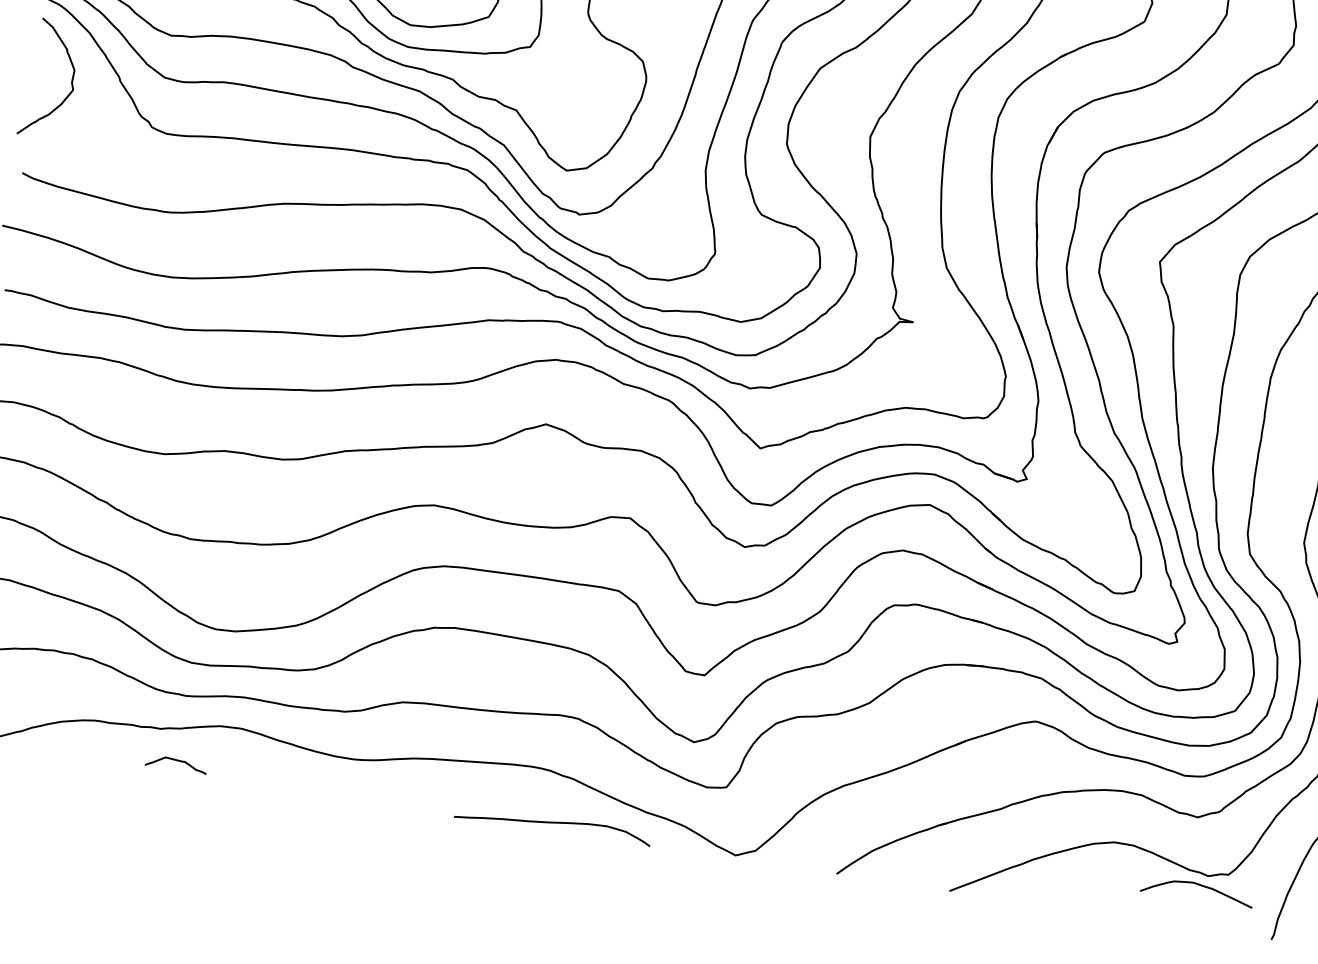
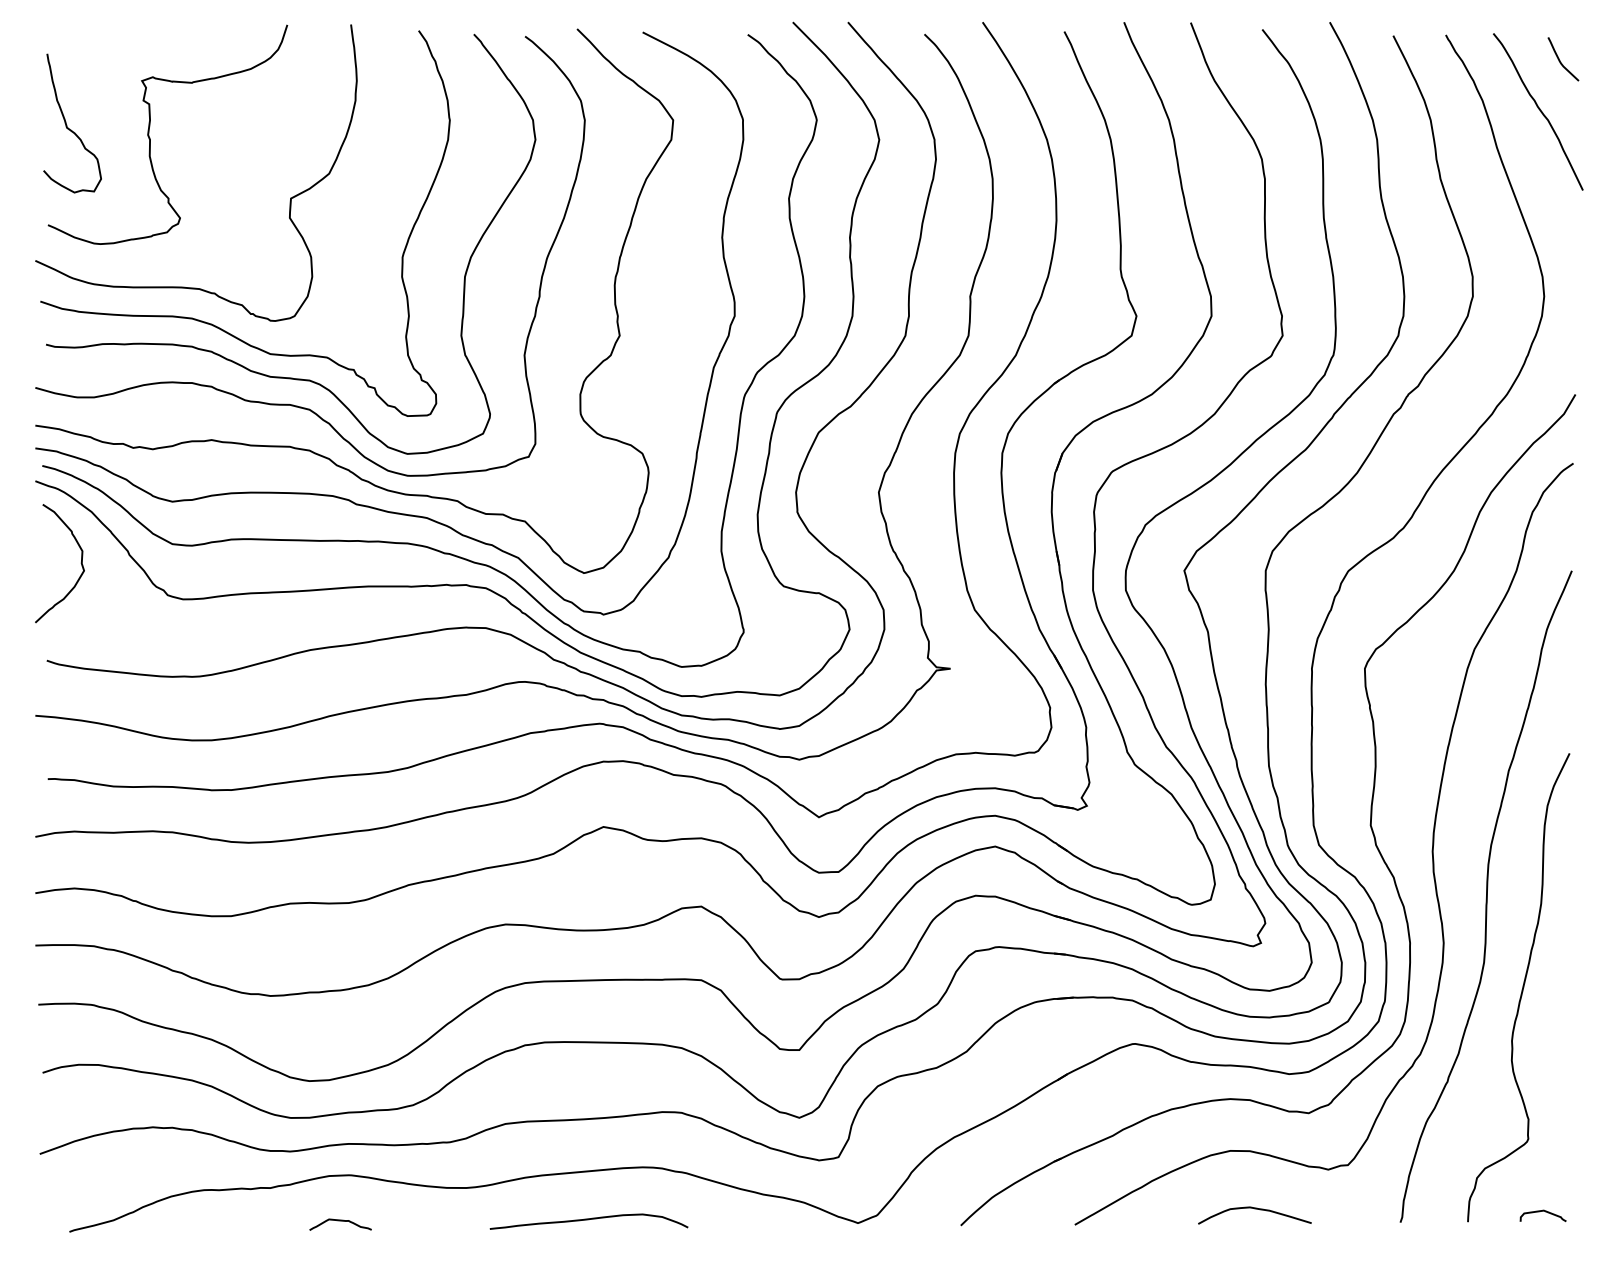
curve: (176, 761) -> (340, 1221), moved
curve: (552, 823) -> (588, 1220), moved
curve: (1197, 885) -> (1254, 1209), moved

